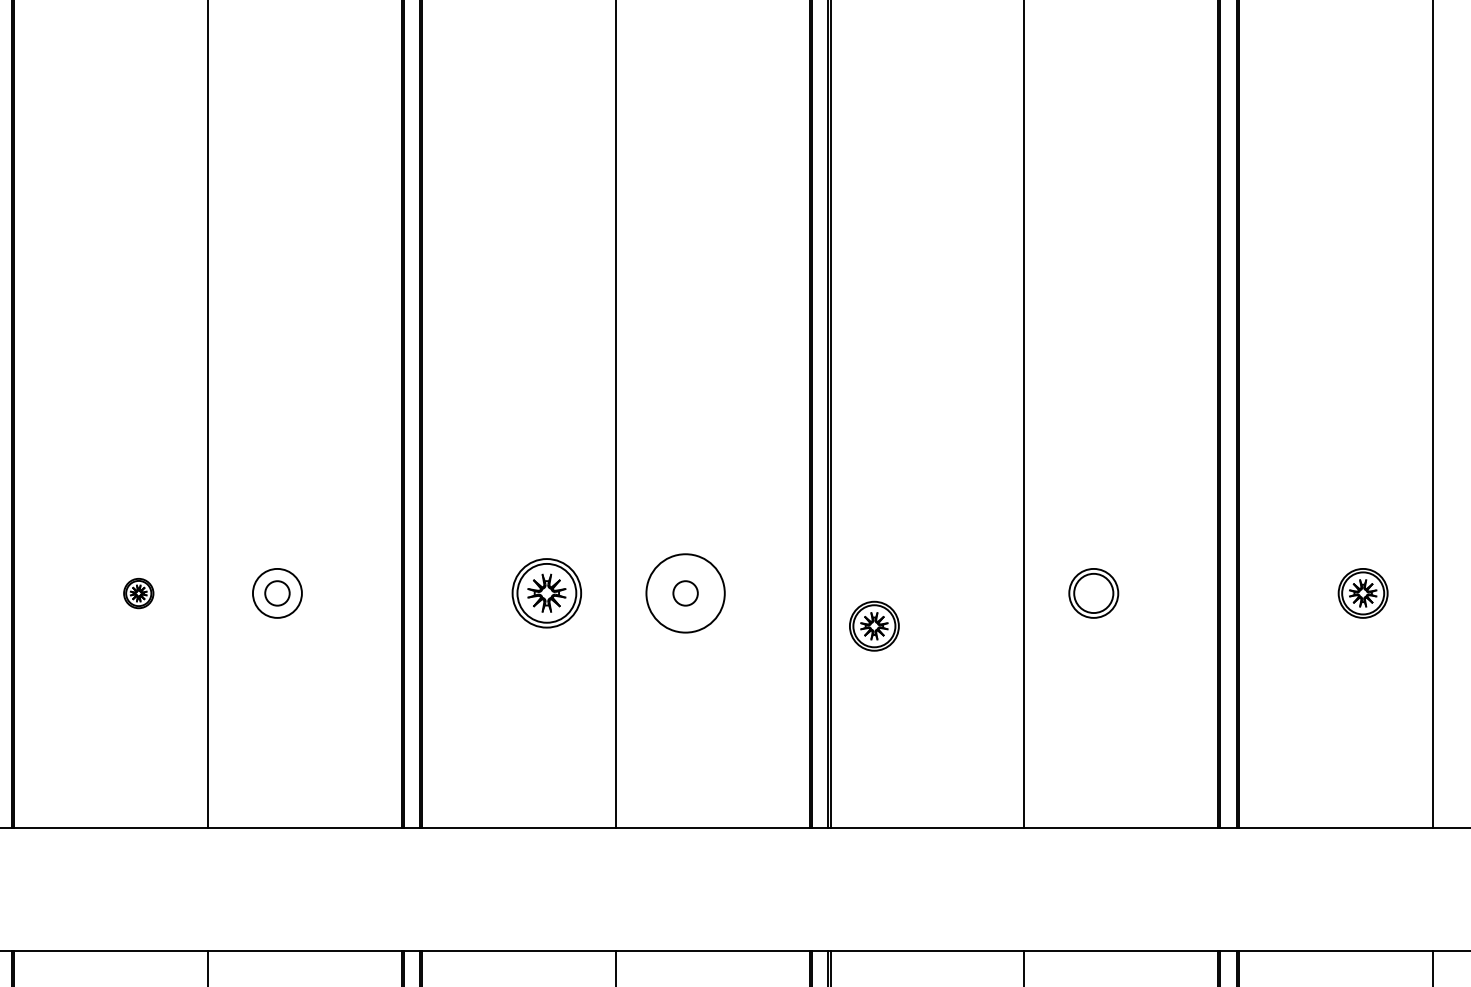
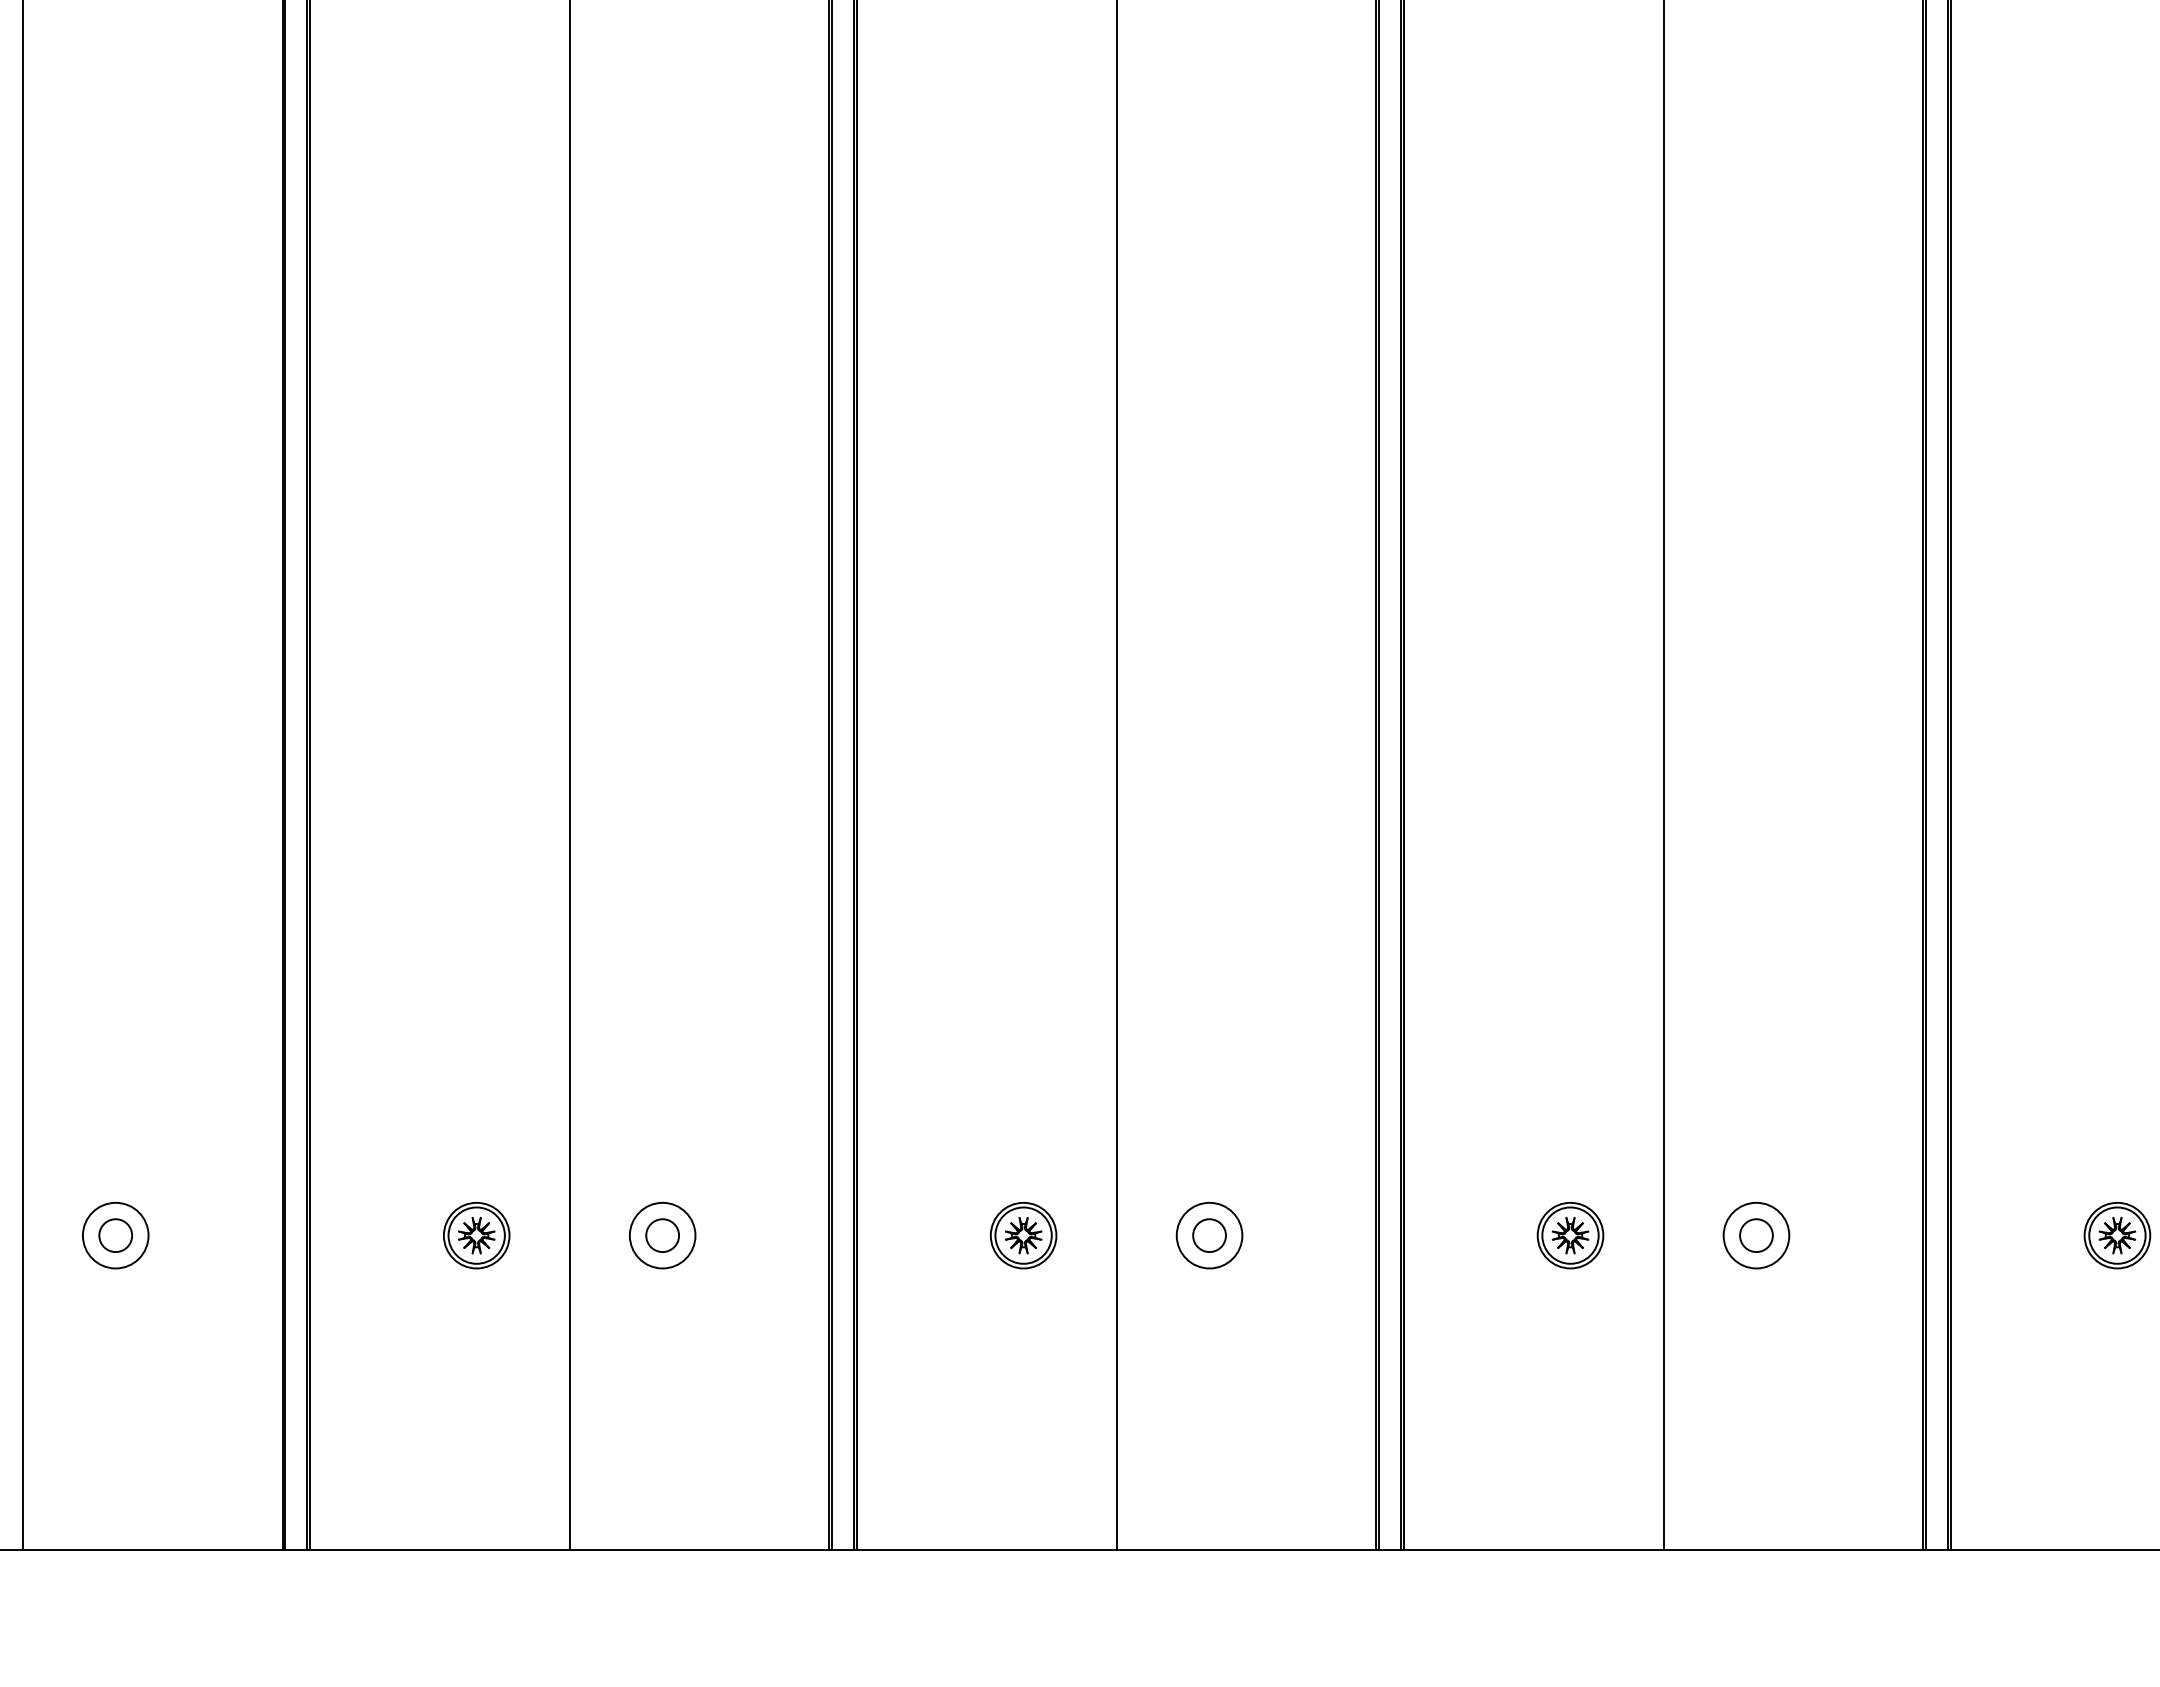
part: (138, 593) -> (476, 1235), size x1.67
part: (546, 593) -> (1023, 1235), size x0.71
circle: (685, 593) -> (1209, 1235), size x0.62
circle: (1093, 593) -> (1756, 1235), size x0.62
part: (874, 626) -> (1570, 1235), moved

